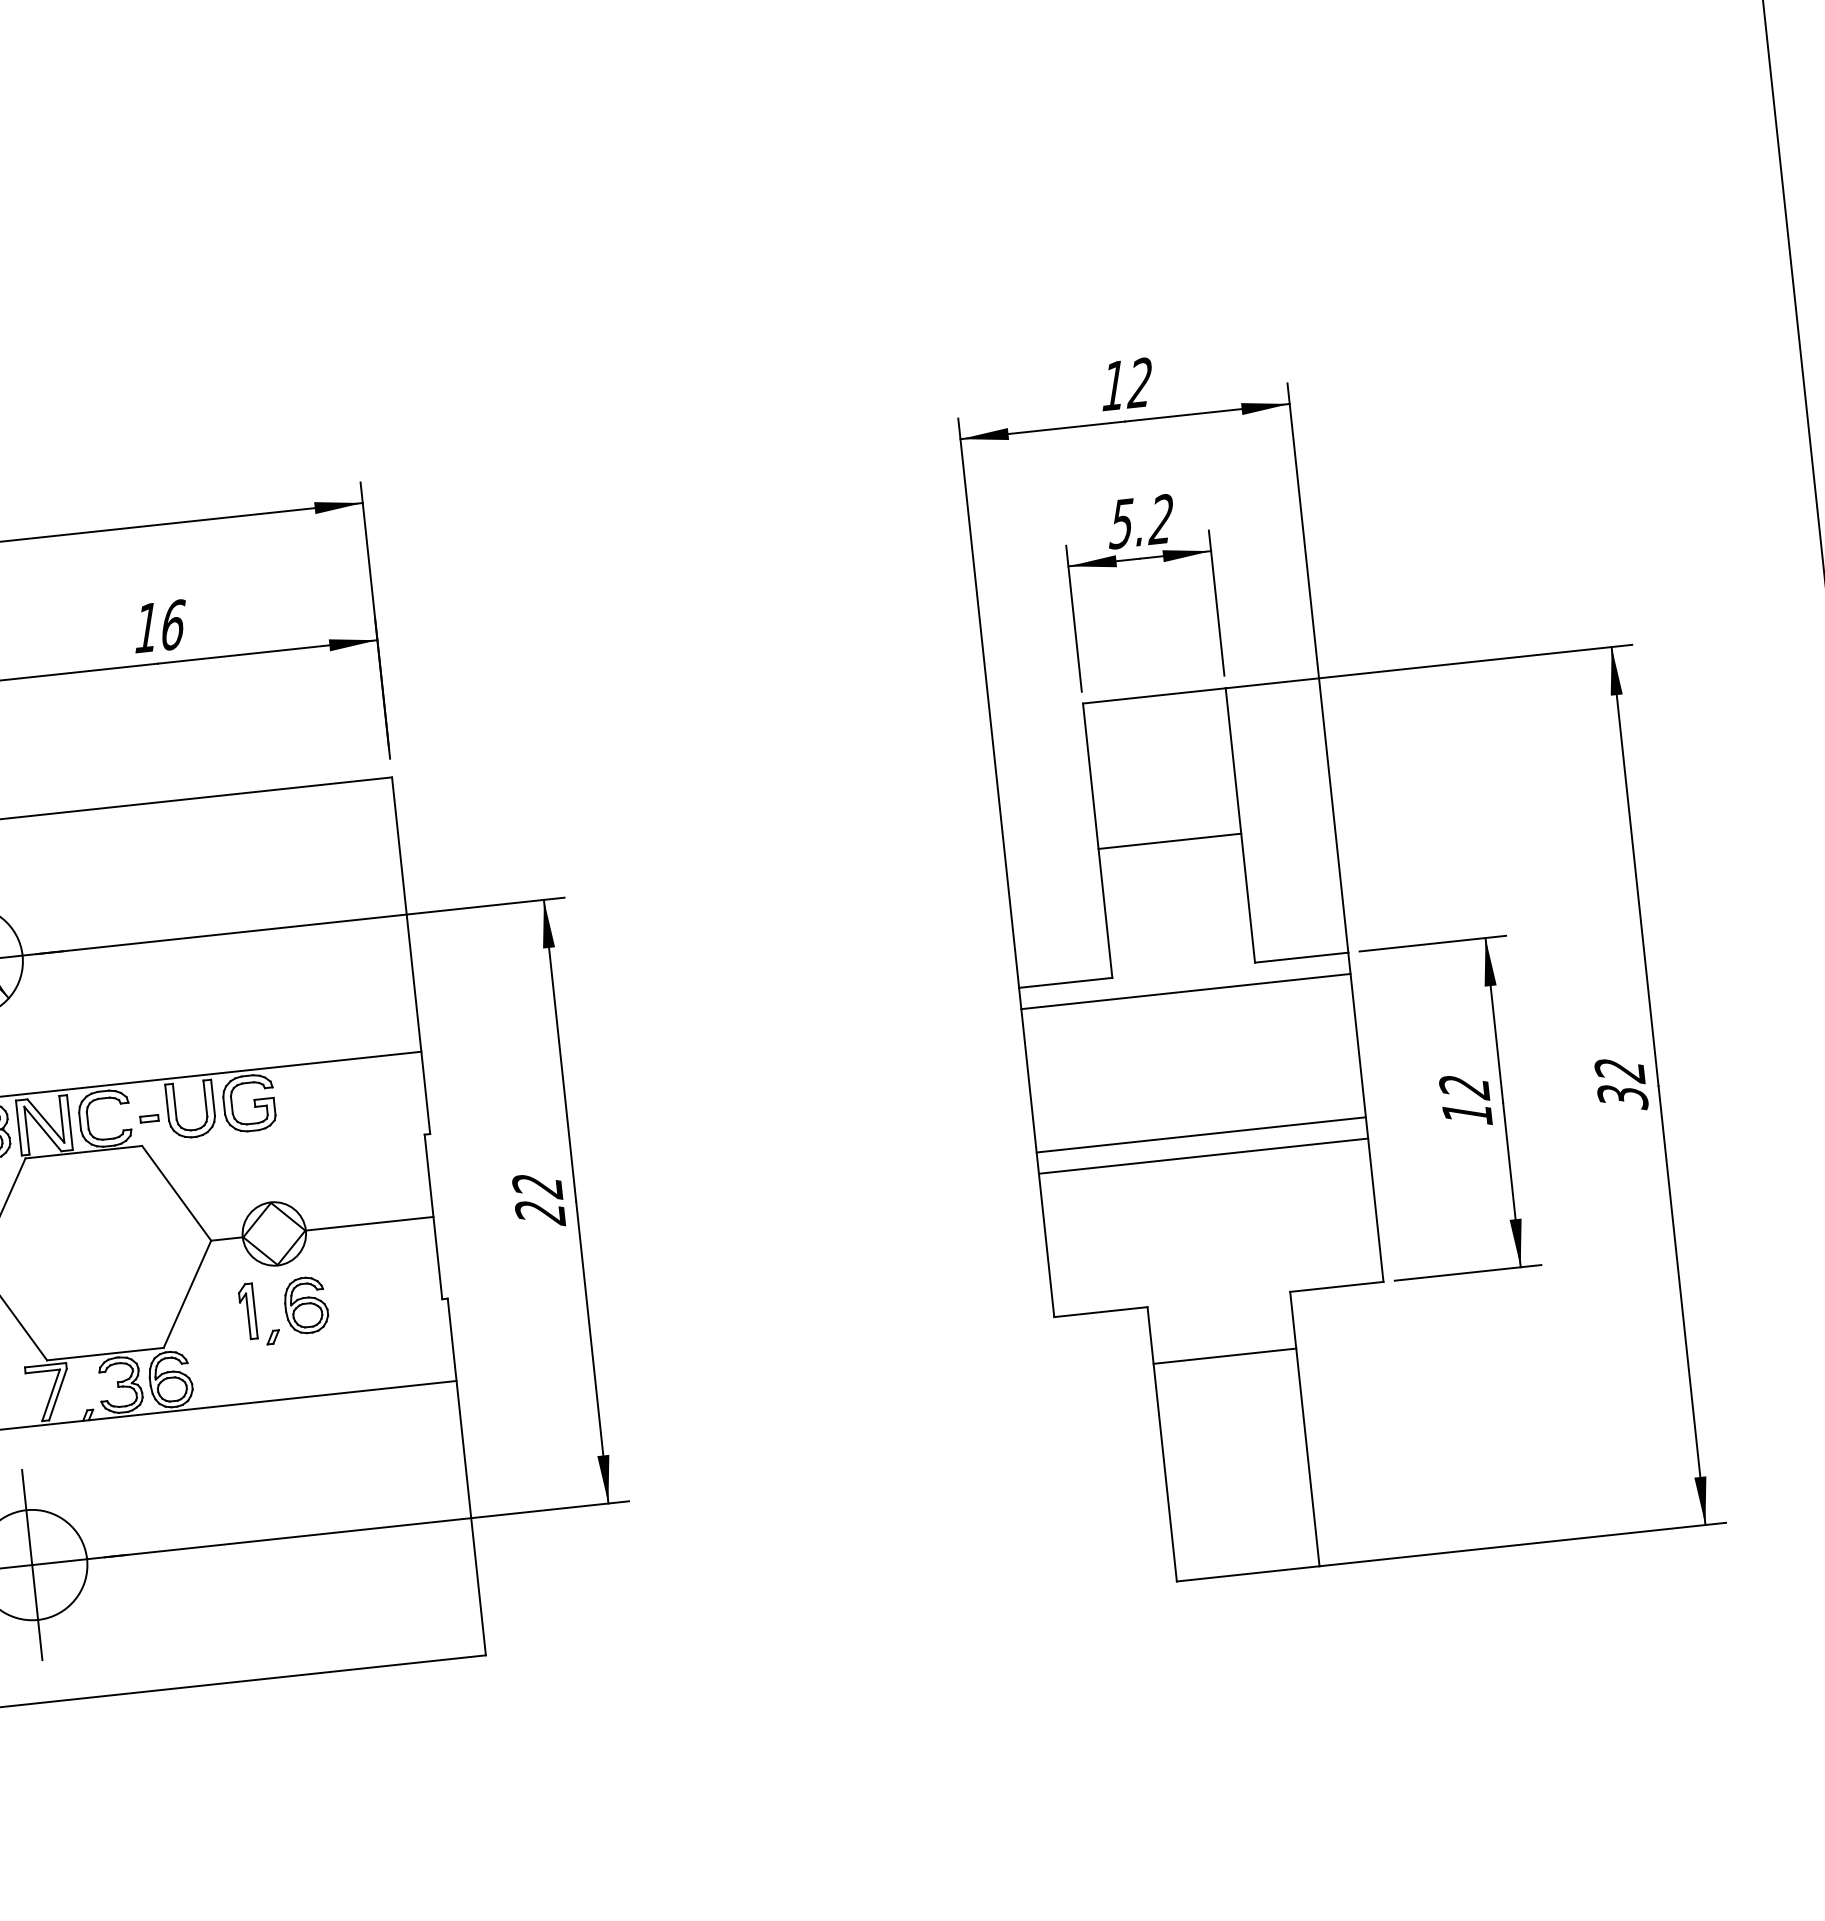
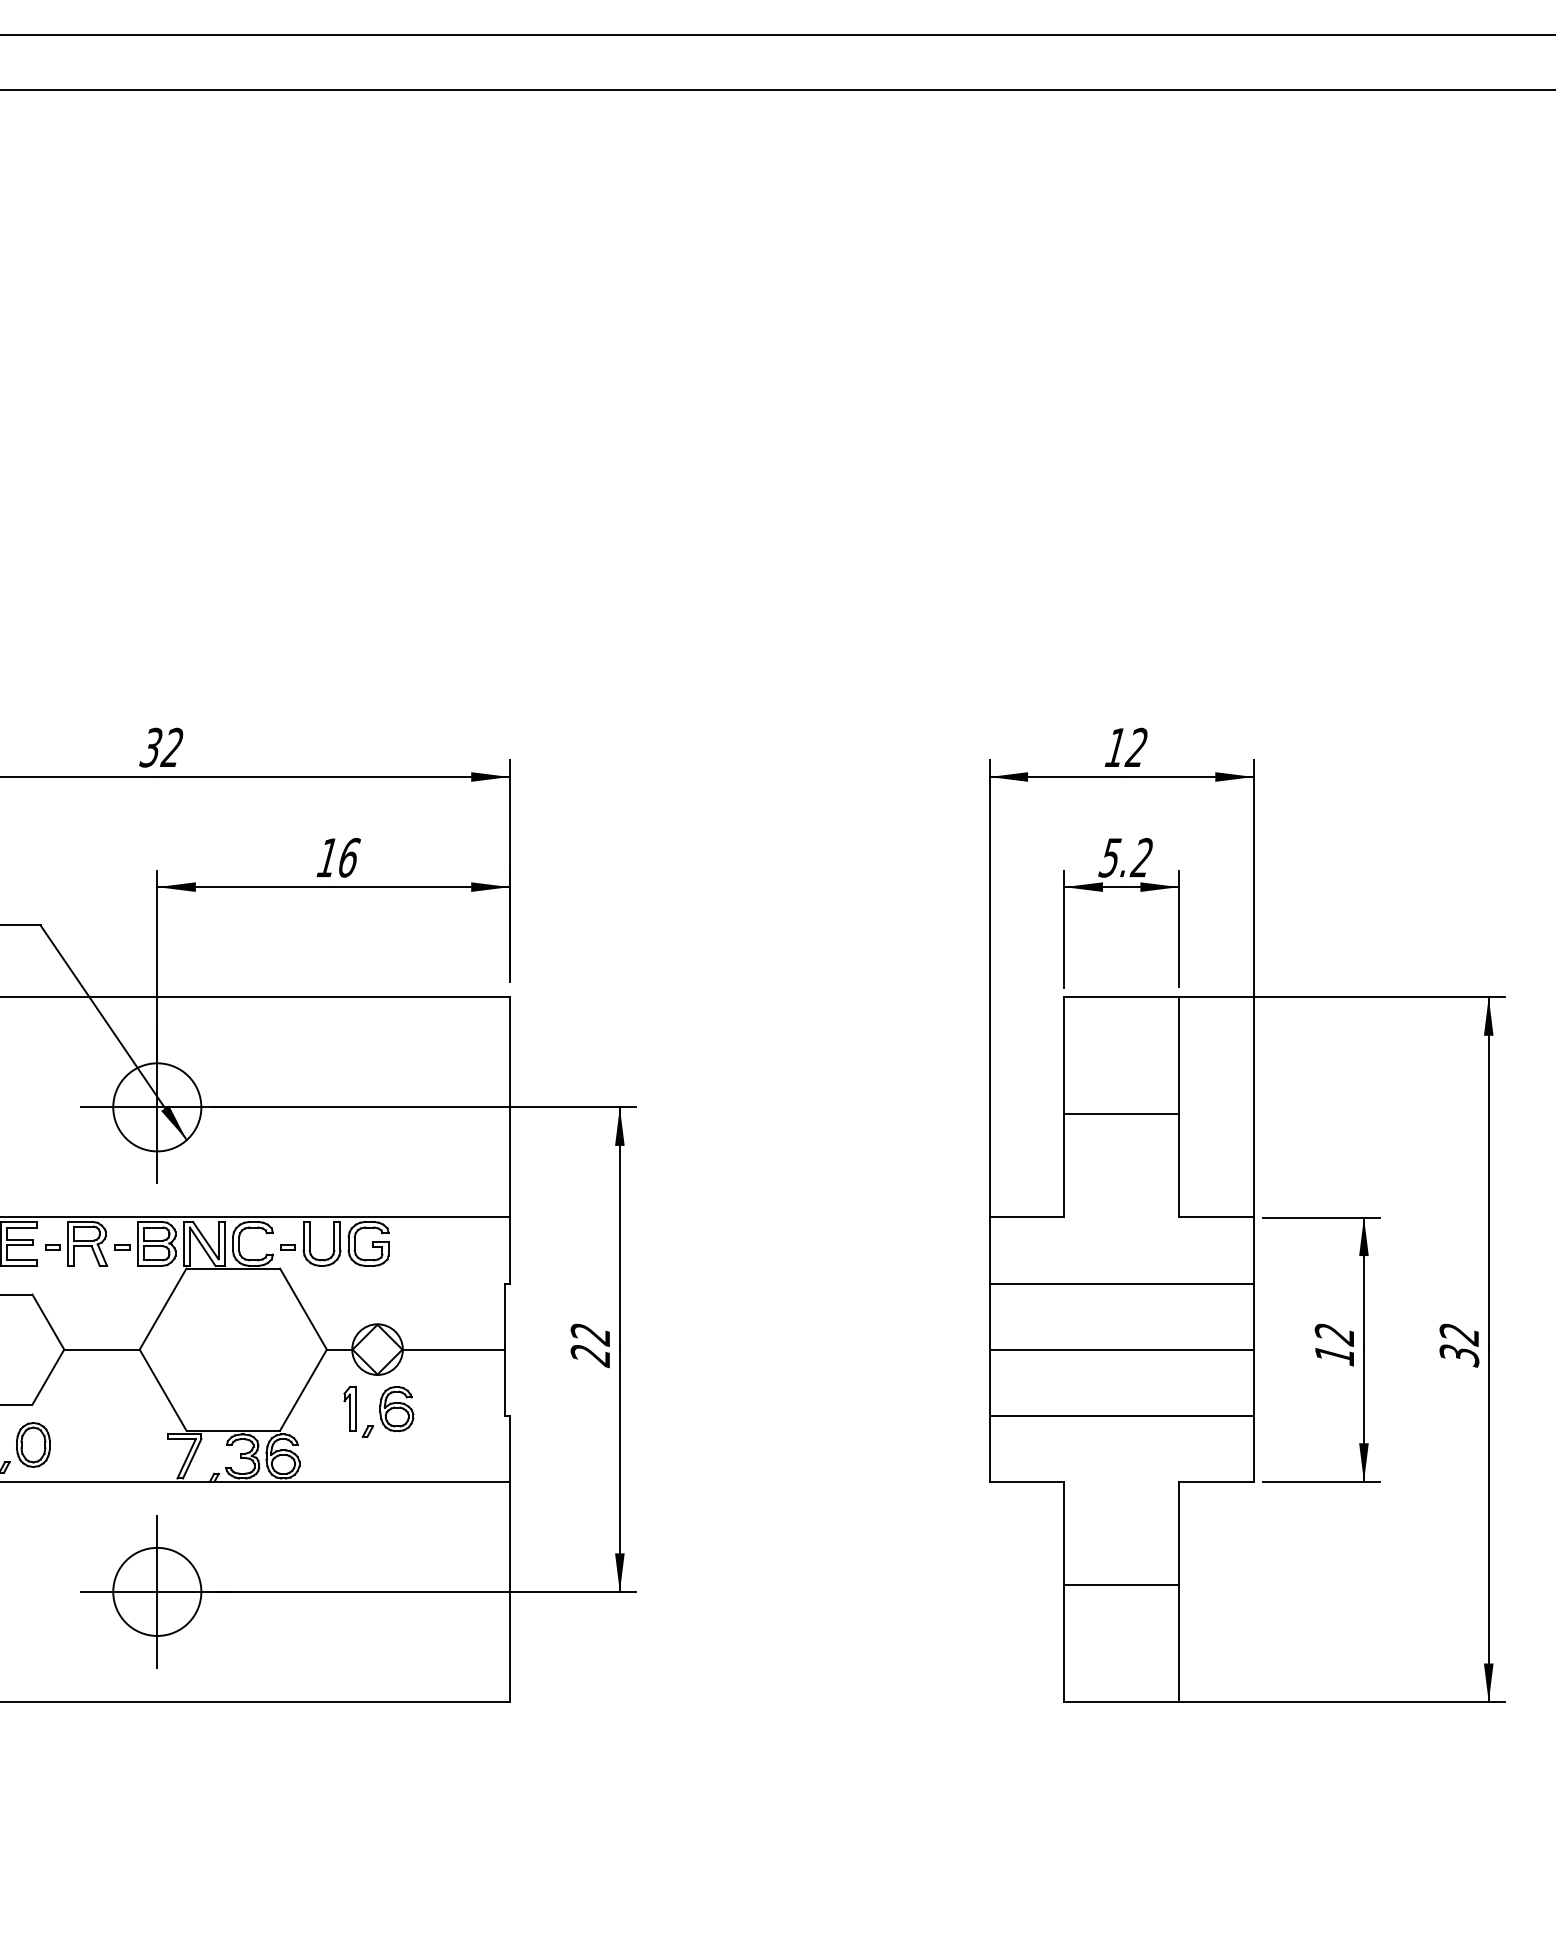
line: (1185, 991) -> (1121, 1283), moved
line: (1203, 1155) -> (1121, 1415), moved
line: (1224, 1356) -> (1121, 1585), moved

